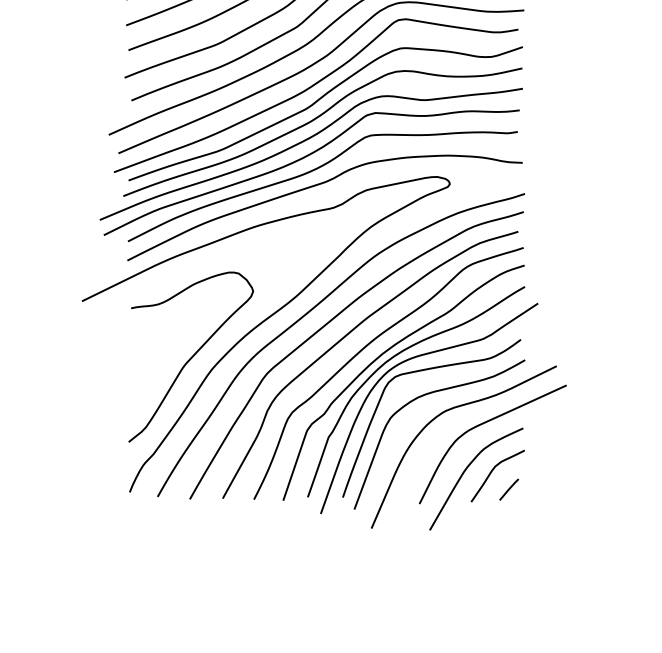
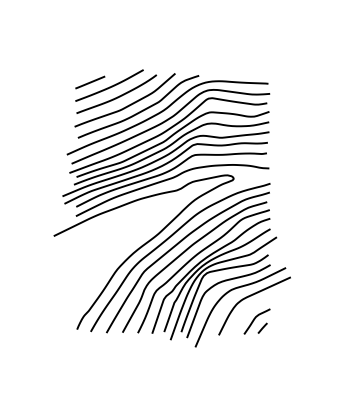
curve: (191, 357) -> (107, 263), removed
curve: (465, 473) -> (241, 320), removed

